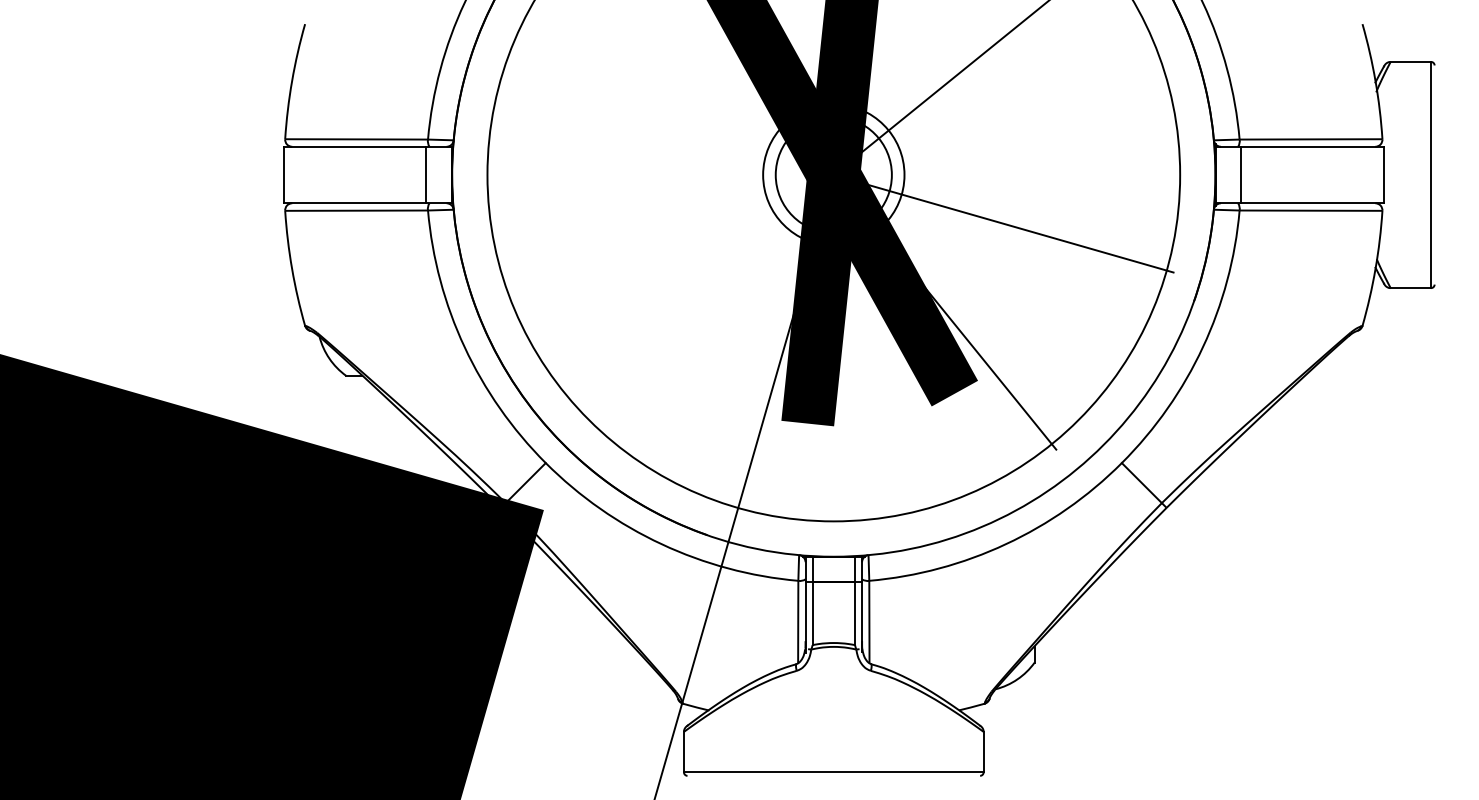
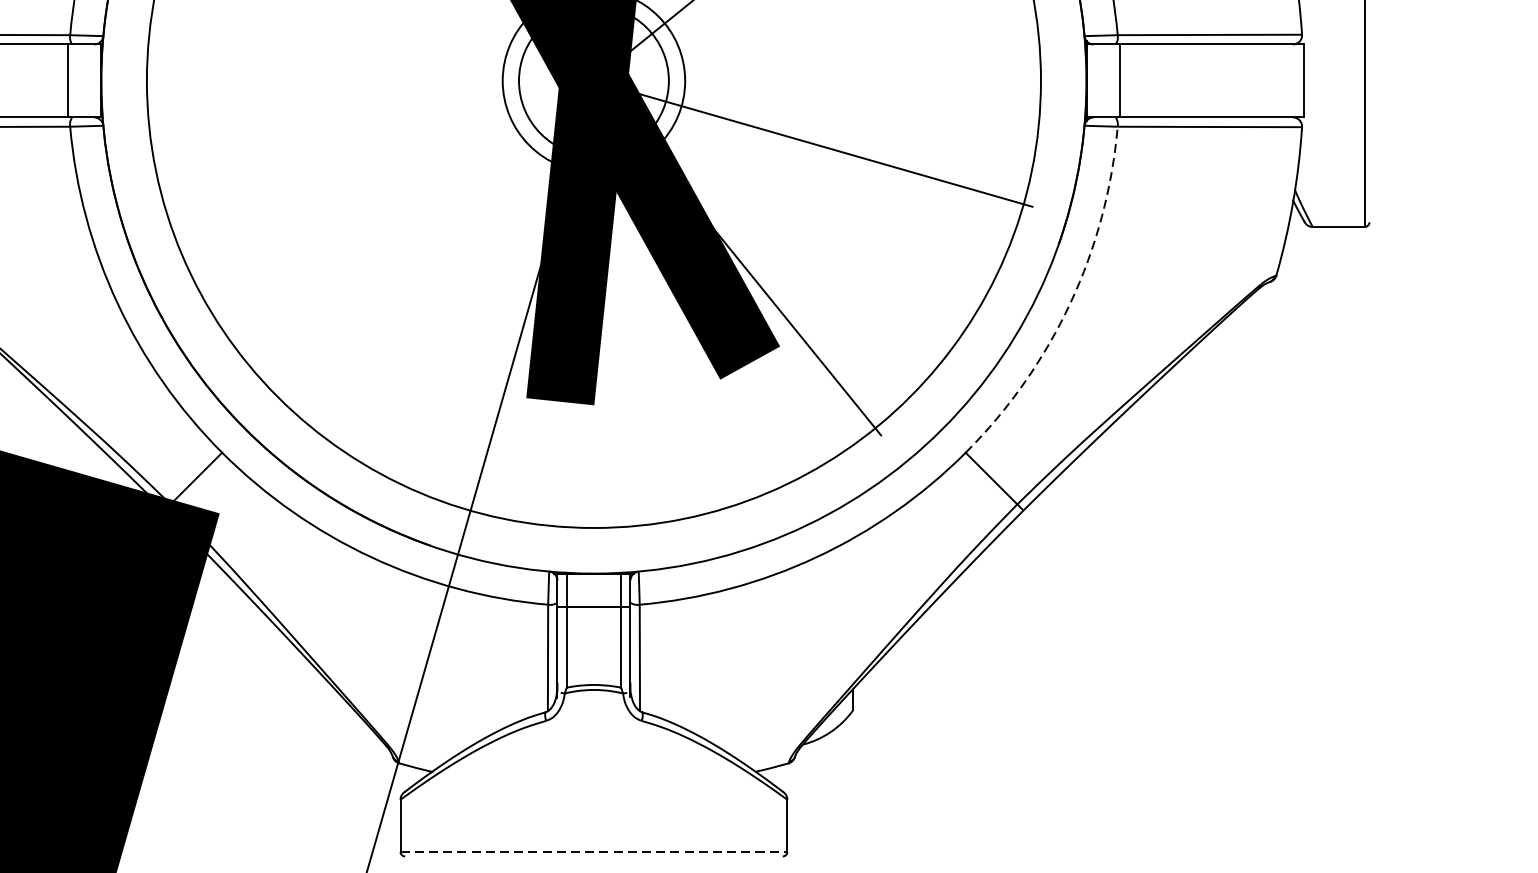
arc: (1203, 347) -> (1071, 303), solid -> dashed
line: (833, 772) -> (593, 852), solid -> dashed

